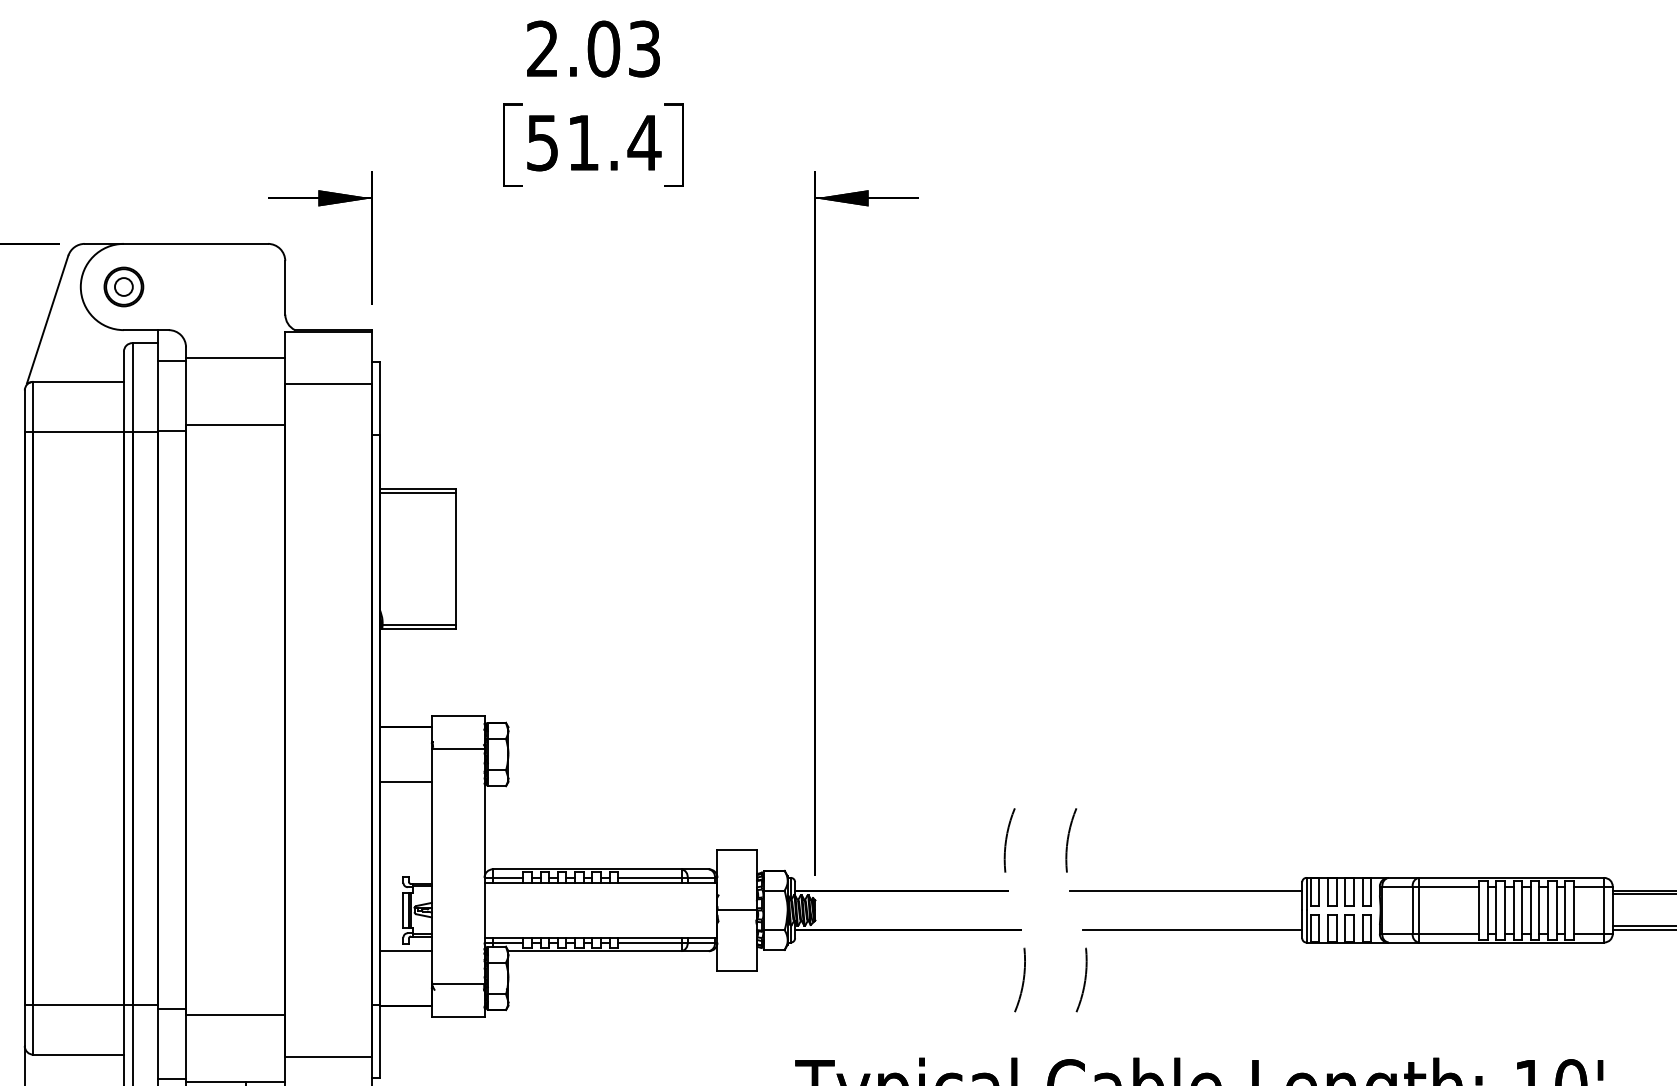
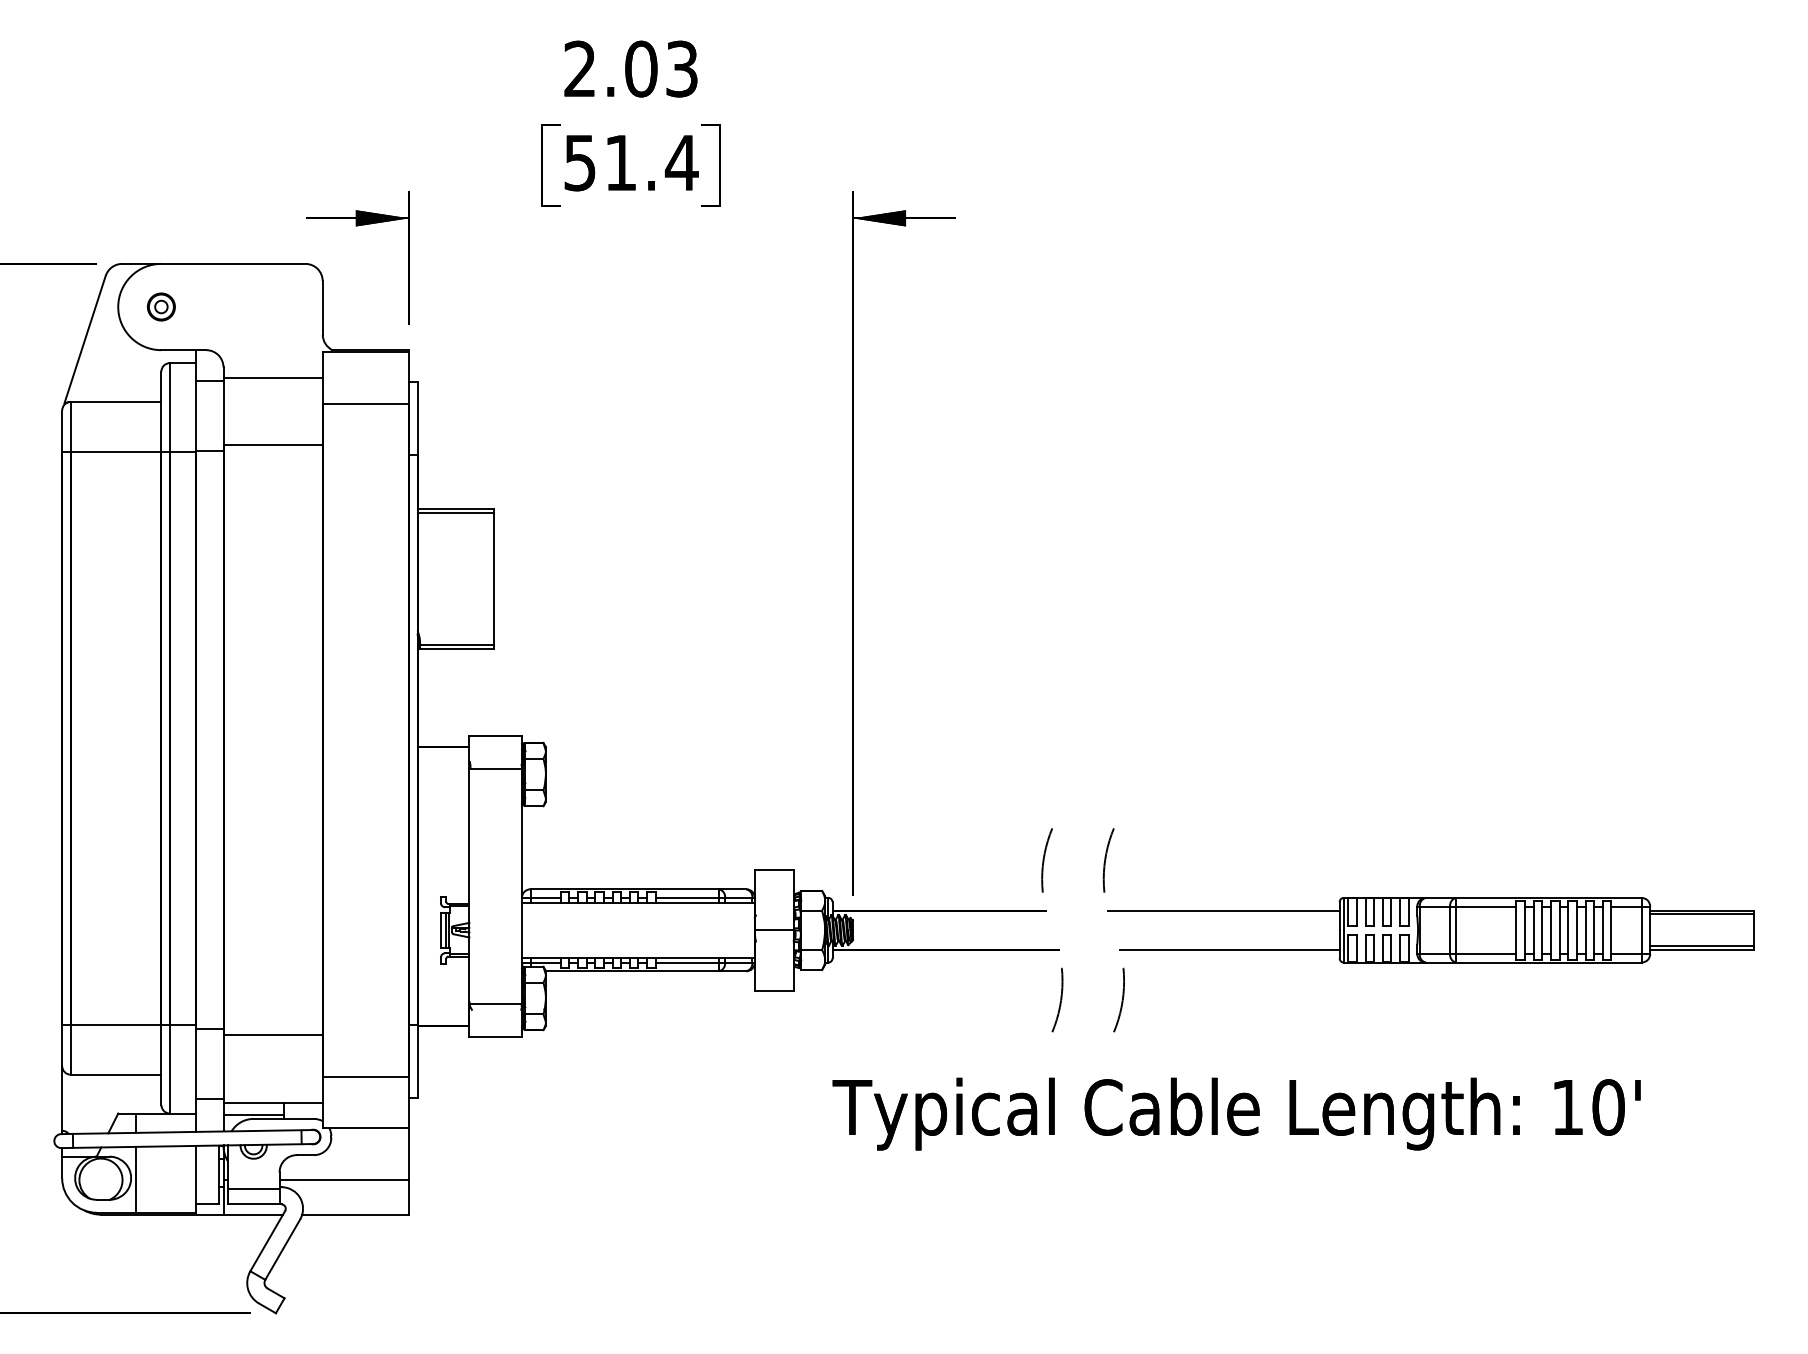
part: (124, 286) -> (161, 306), size x0.7
line: (406, 781) -> (443, 801), removed
line: (406, 951) -> (443, 971), removed

